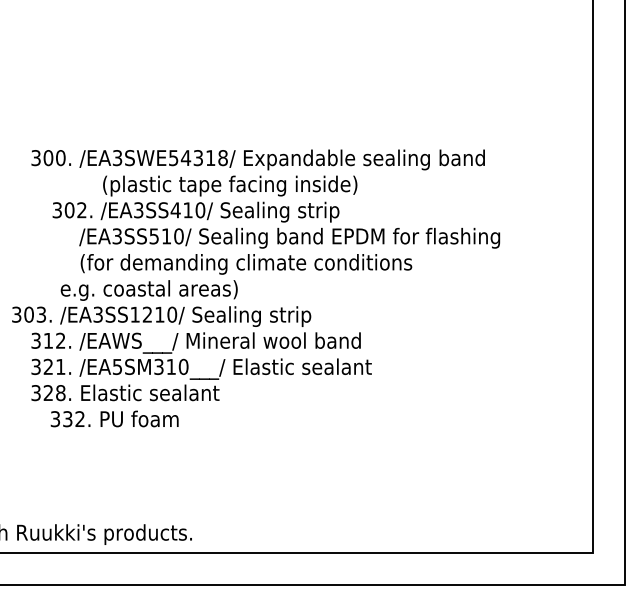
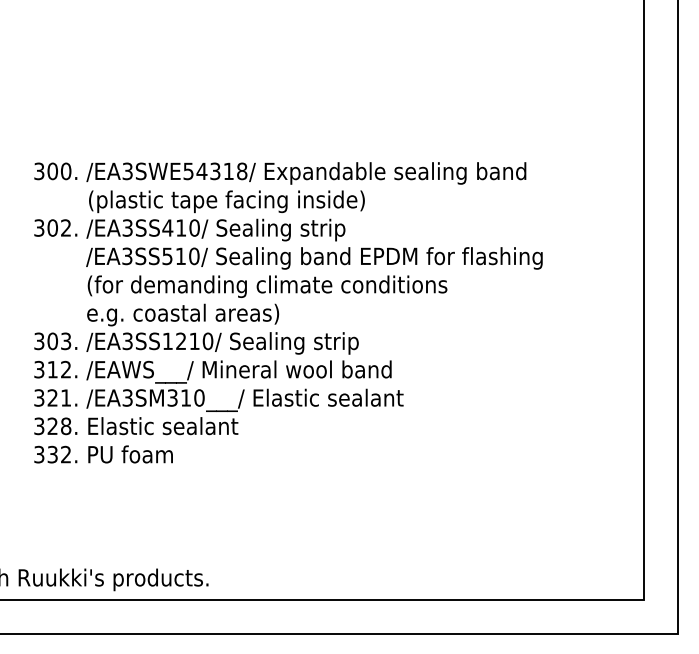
text: (204, 198) -> (199, 215), moved
text: (161, 302) -> (196, 328), moved
text: (117, 366) -> (127, 397), /EA5SM310___/ -> /EA3SM310___/
text: (114, 419) -> (103, 454), moved

